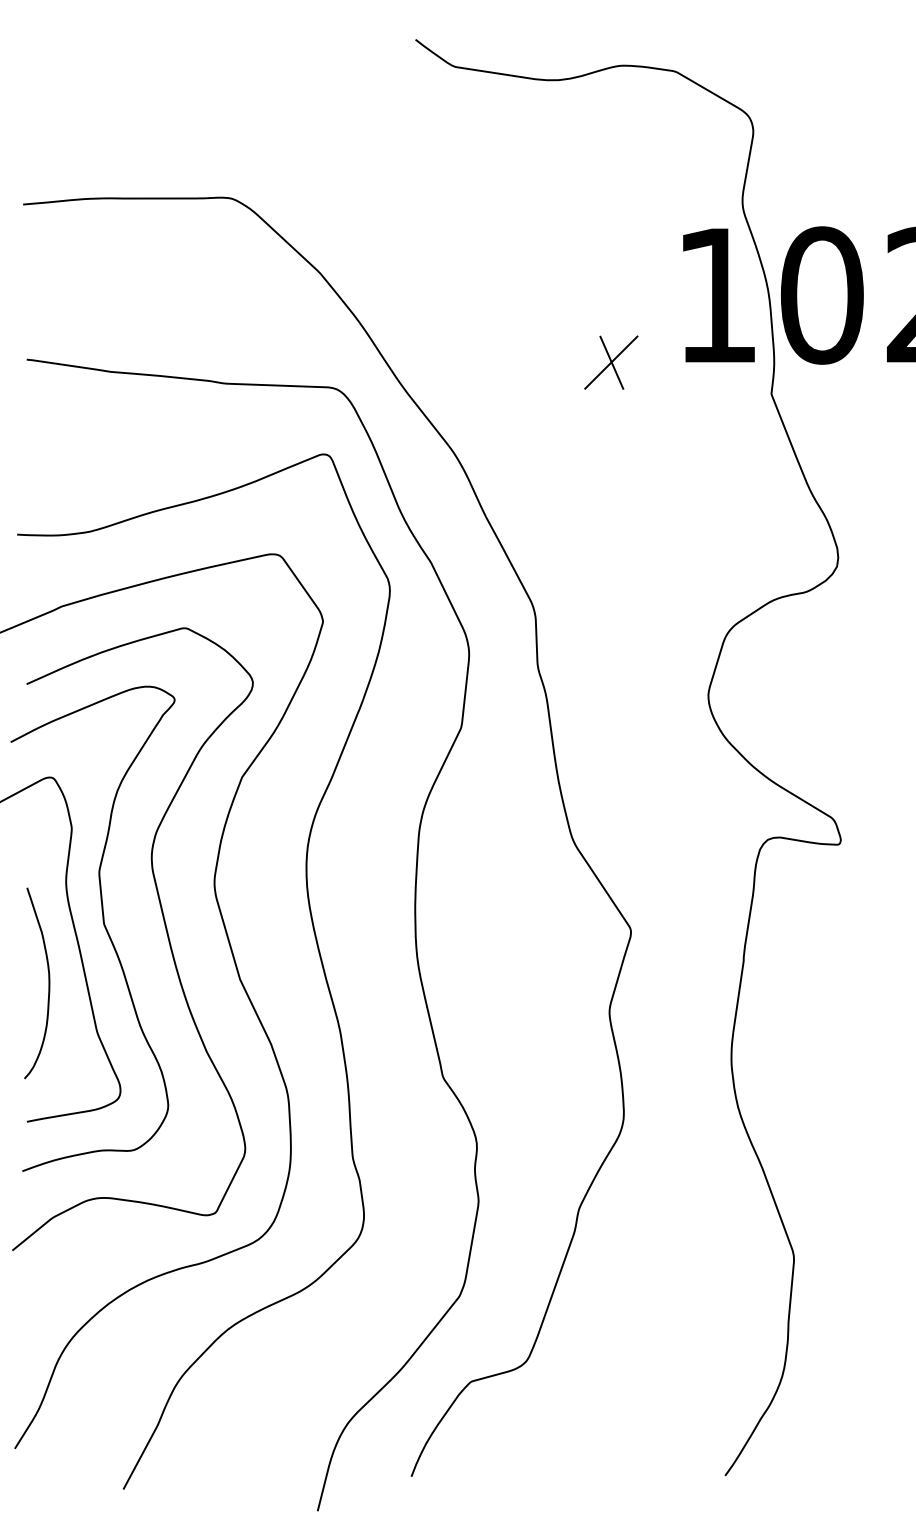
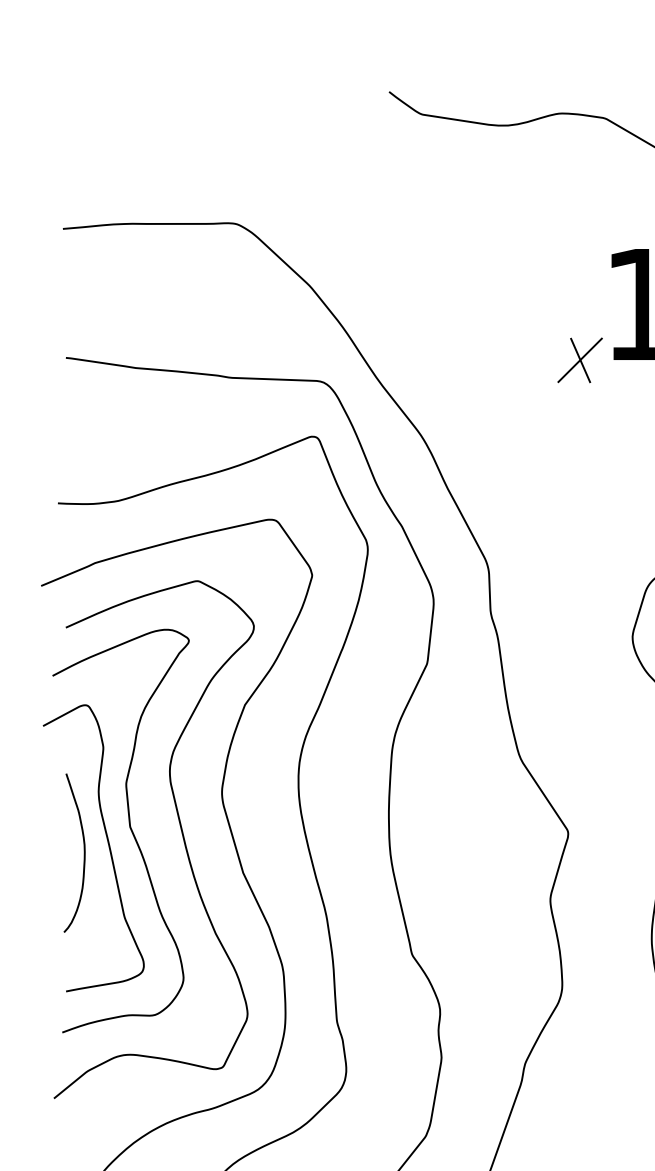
part: (611, 362) -> (580, 360), moved
curve: (48, 983) -> (84, 853), moved

